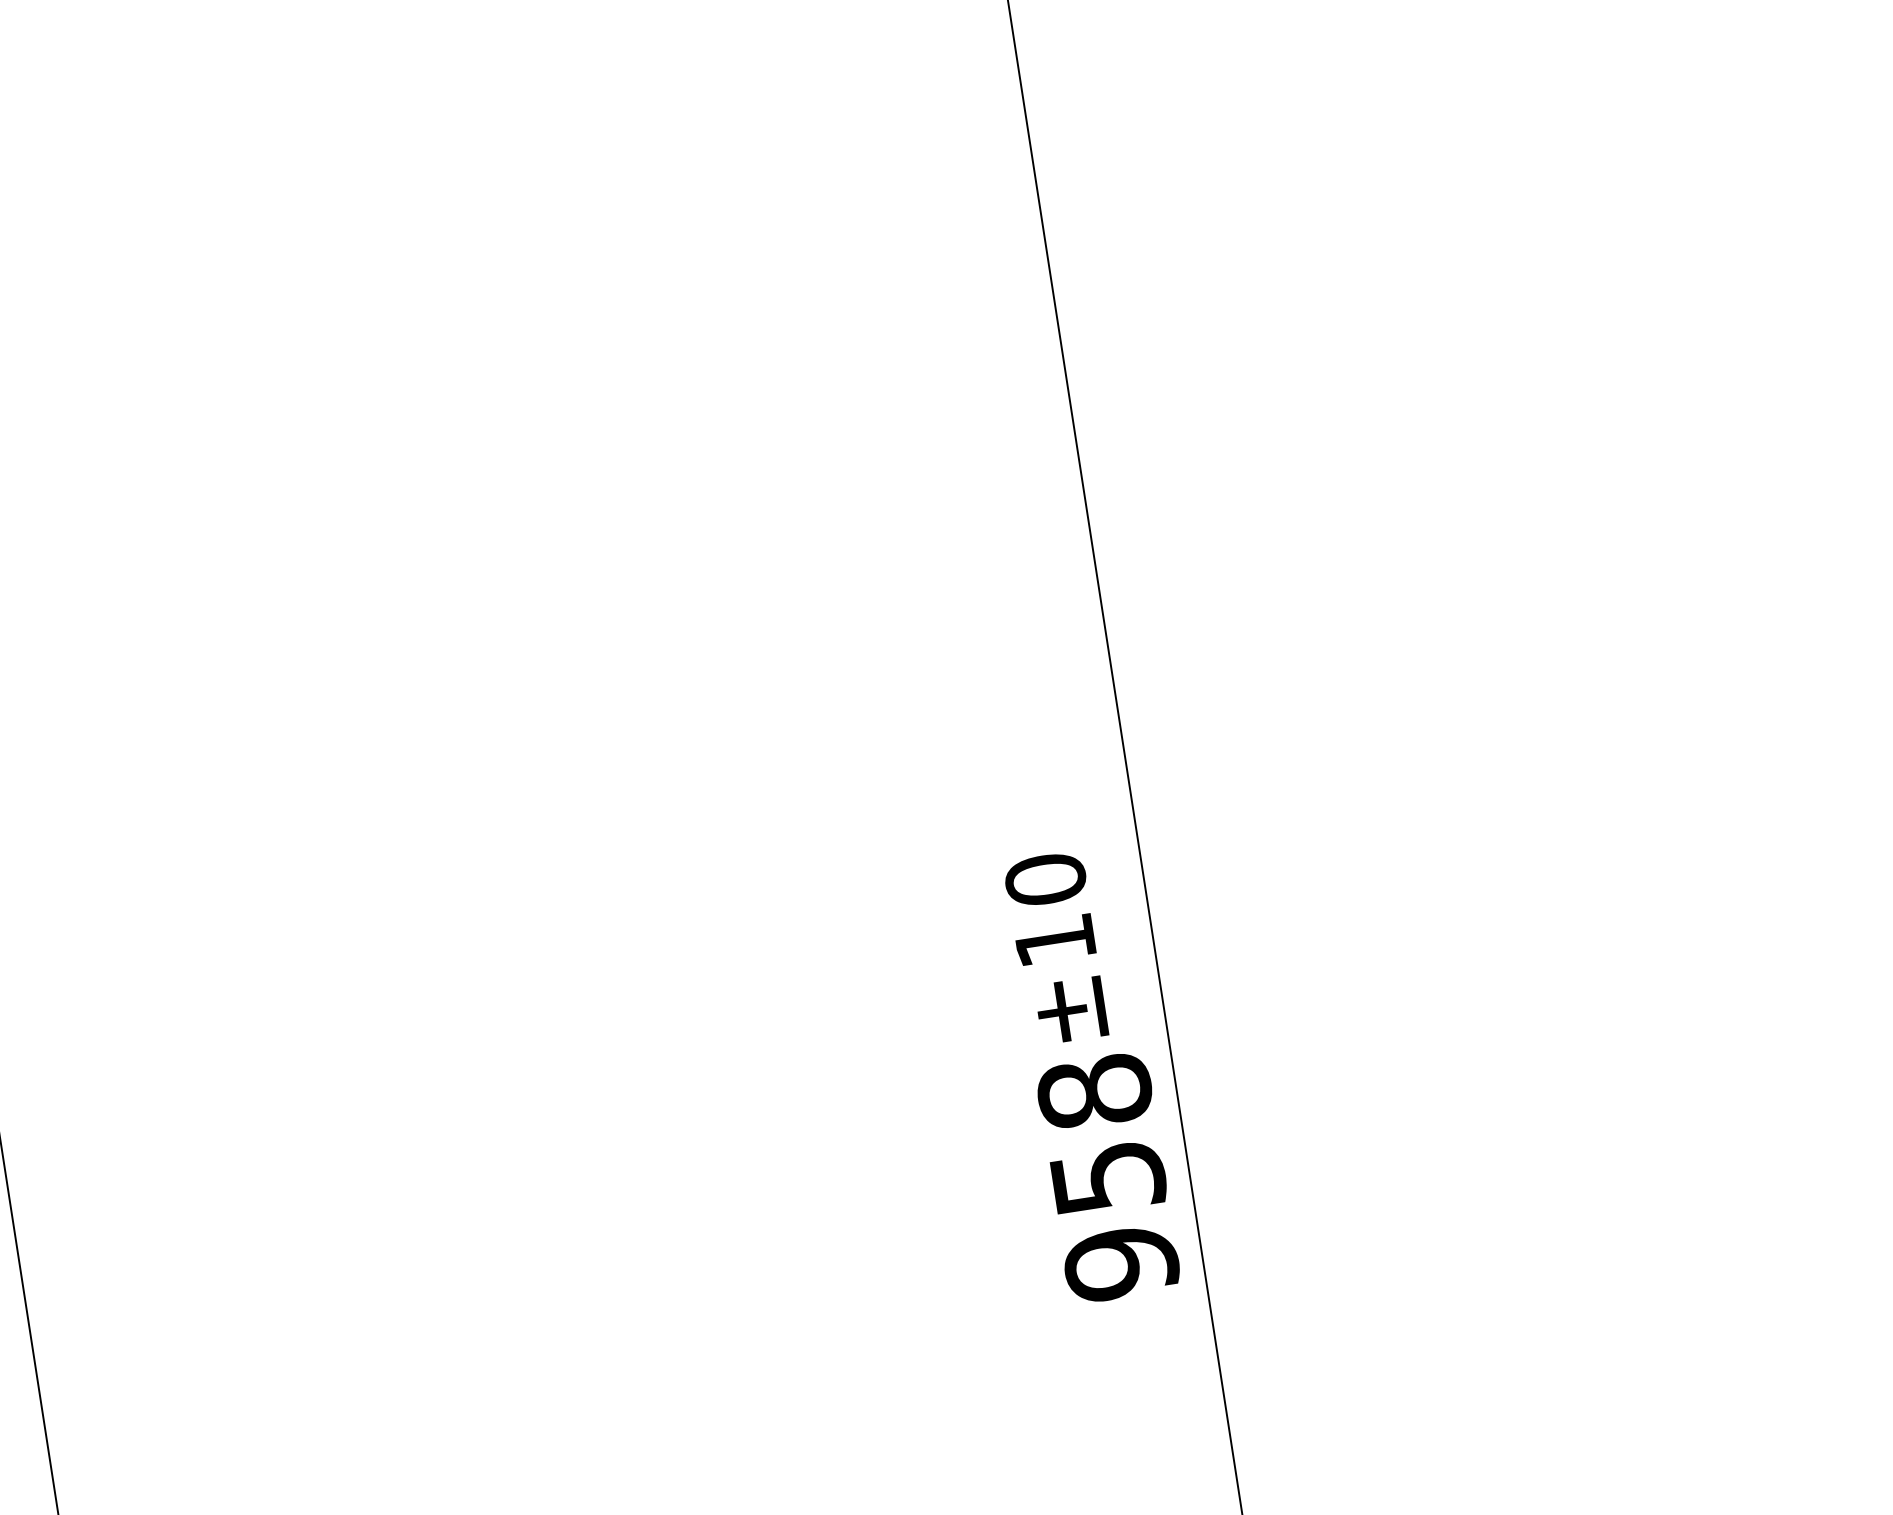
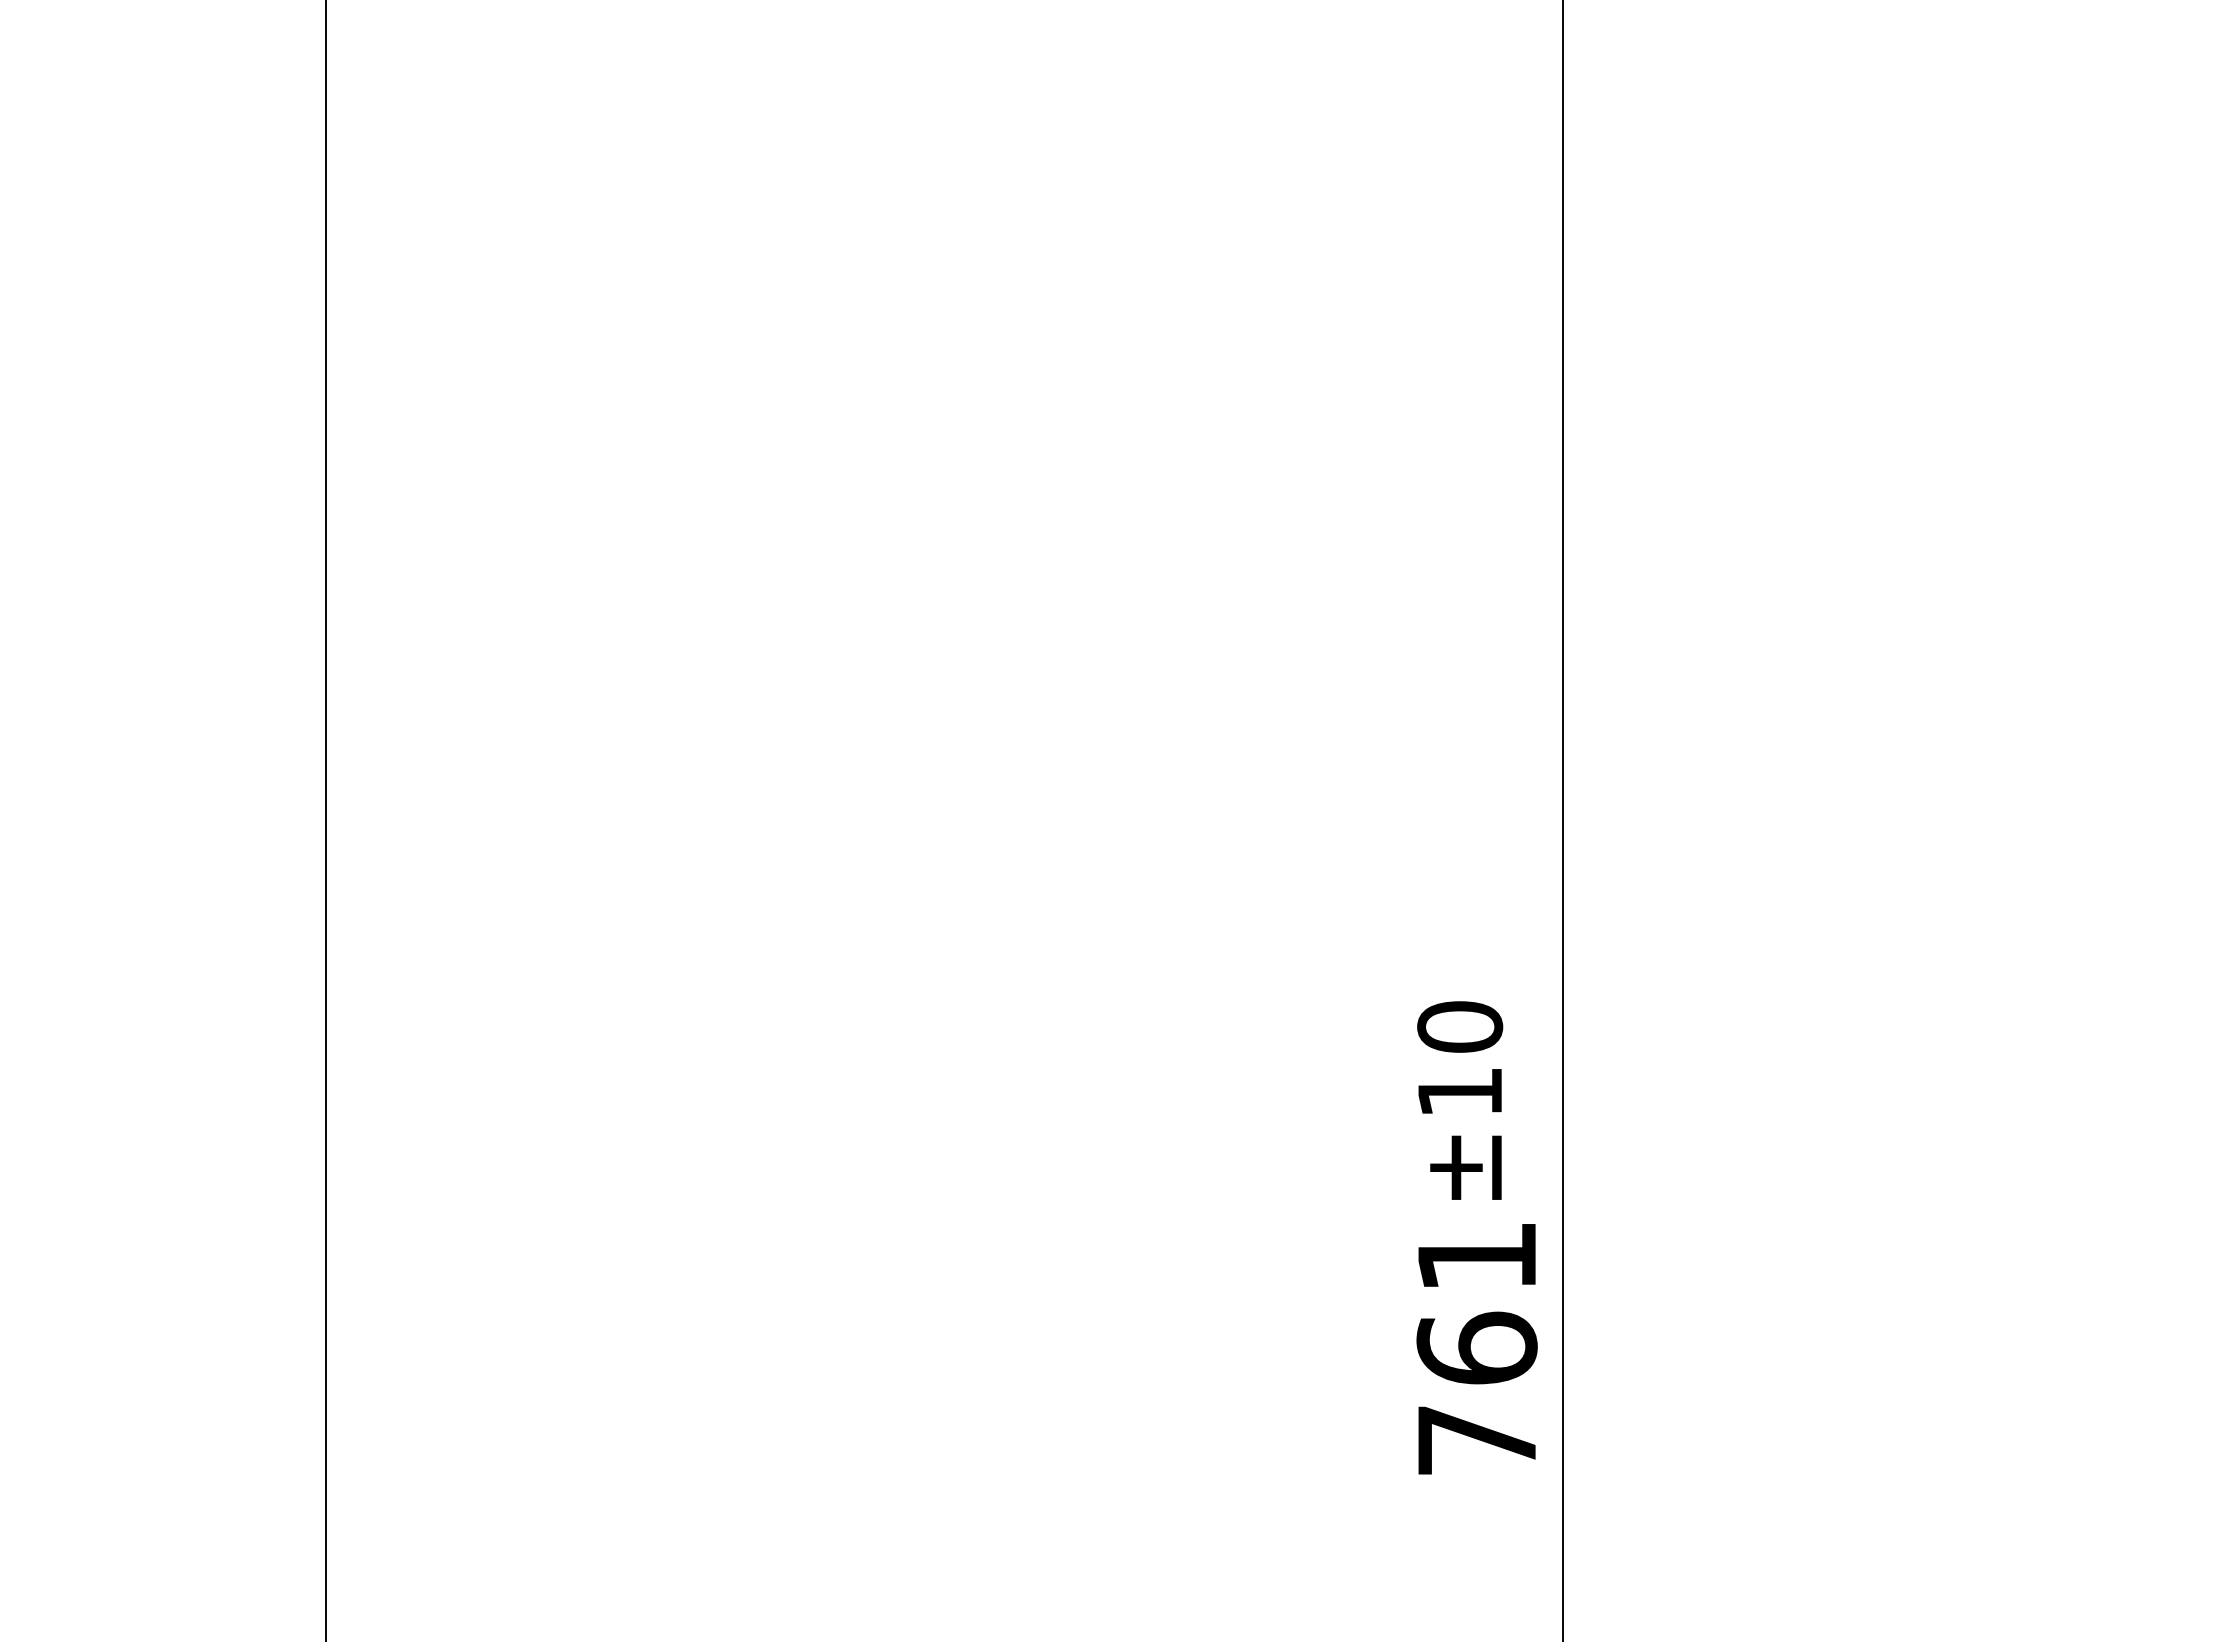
text: (1107, 1177) -> (1476, 1348), 958 -> 761

